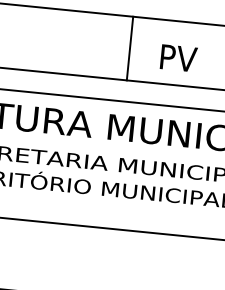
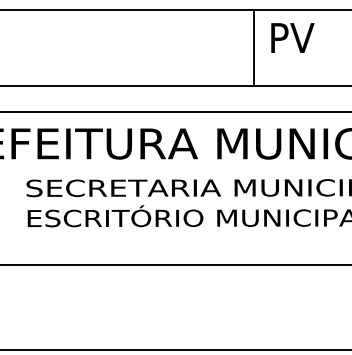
line: (130, 48) -> (253, 47), moved
text: (178, 57) -> (292, 37), moved

